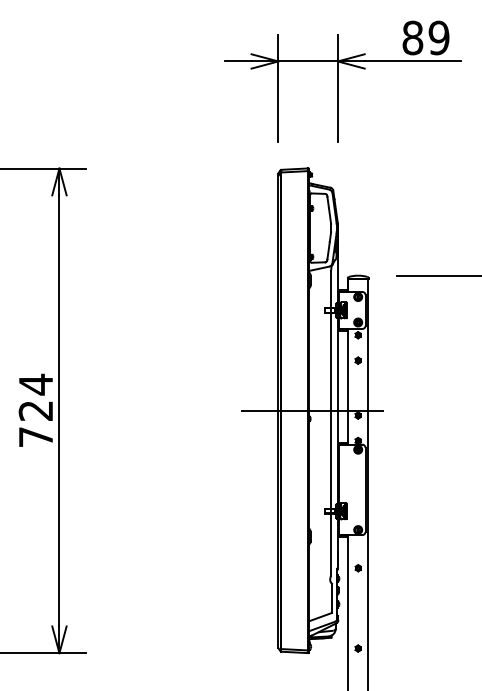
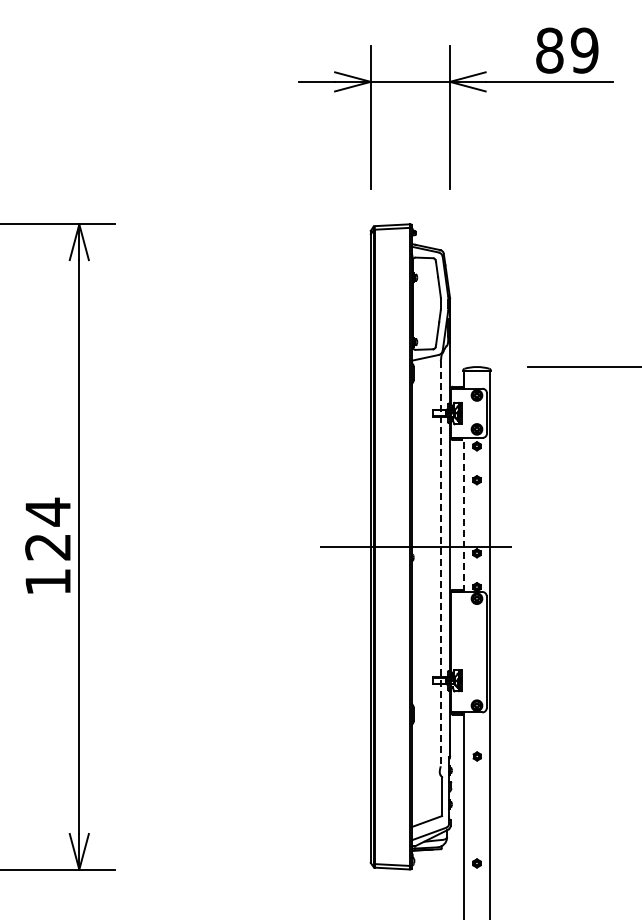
line: (348, 386) -> (463, 514), solid -> dashed
line: (330, 423) -> (440, 563), solid -> dashed
text: (35, 436) -> (47, 581), 724 -> 124

